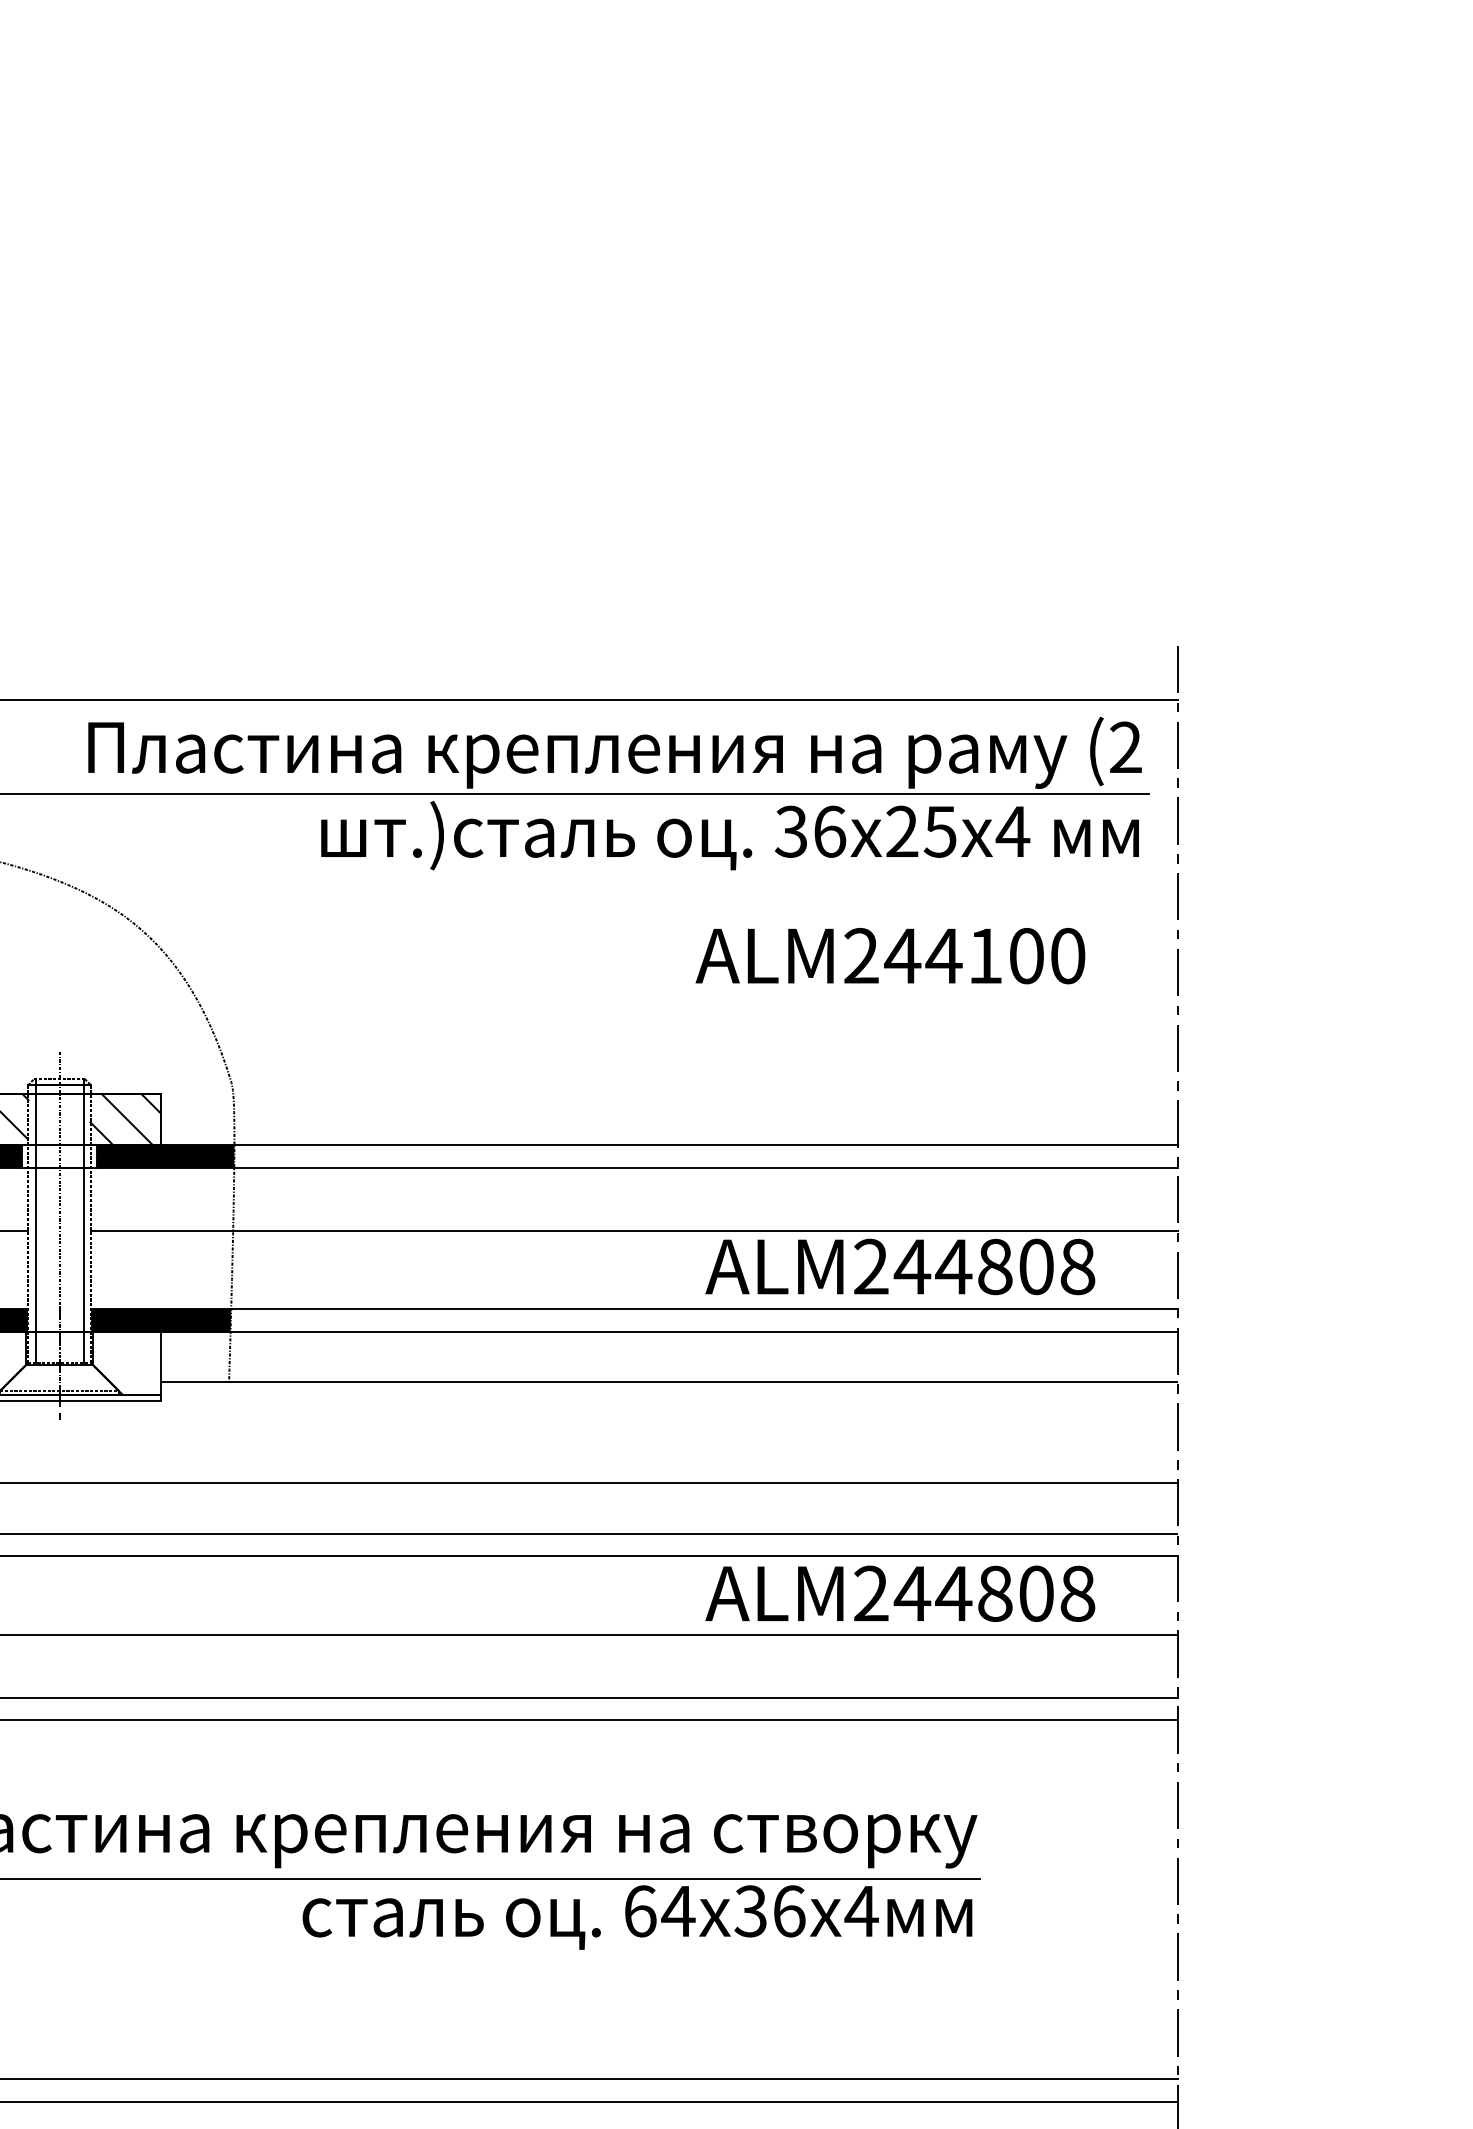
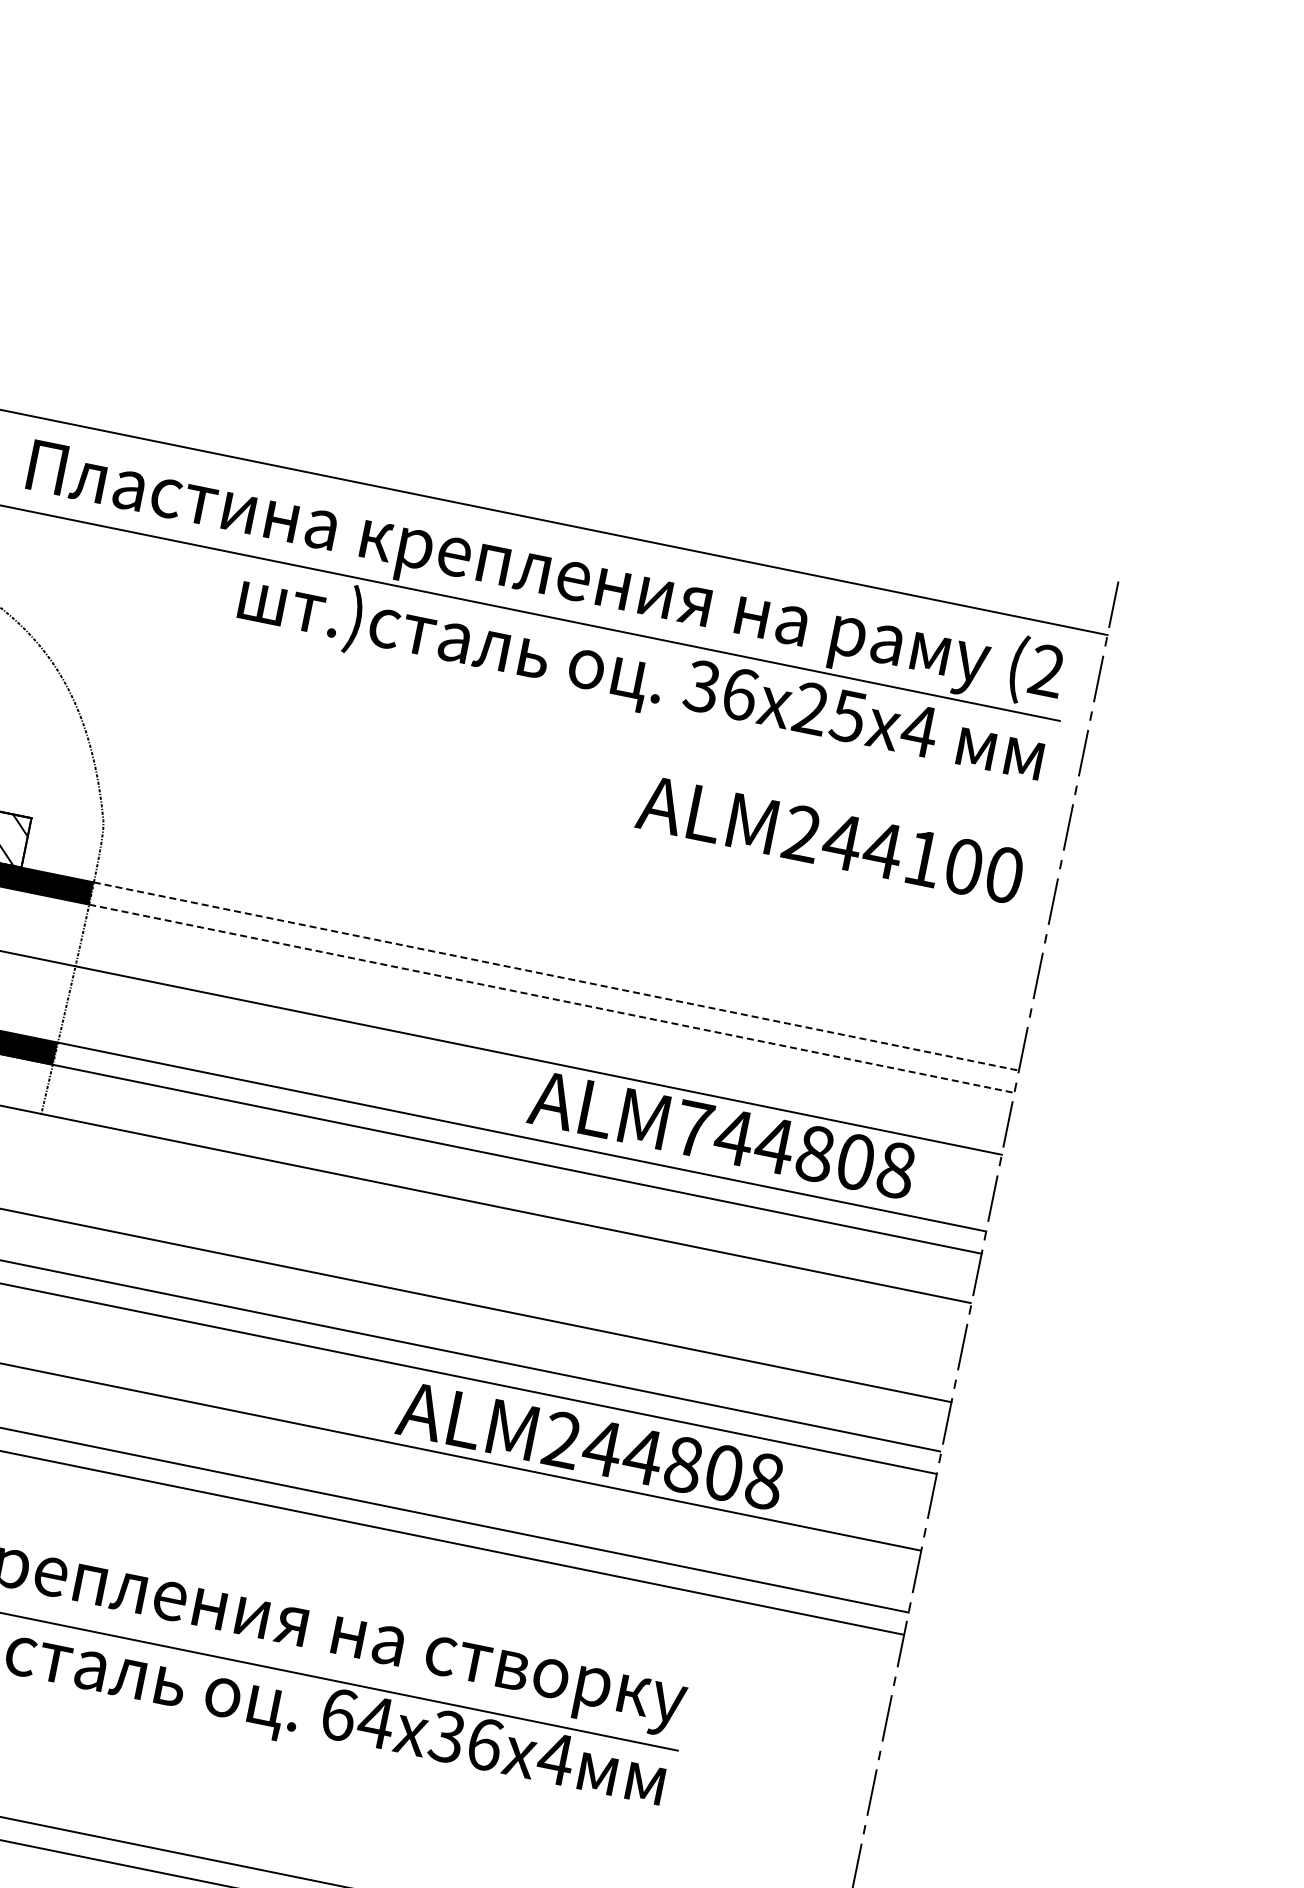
text: (890, 956) -> (830, 840), moved
line: (706, 1144) -> (556, 976), solid -> dashed
line: (706, 1167) -> (552, 998), solid -> dashed
text: (871, 1266) -> (694, 1128), ALM244808 -> ALM744808
text: (900, 1593) -> (590, 1445), moved

